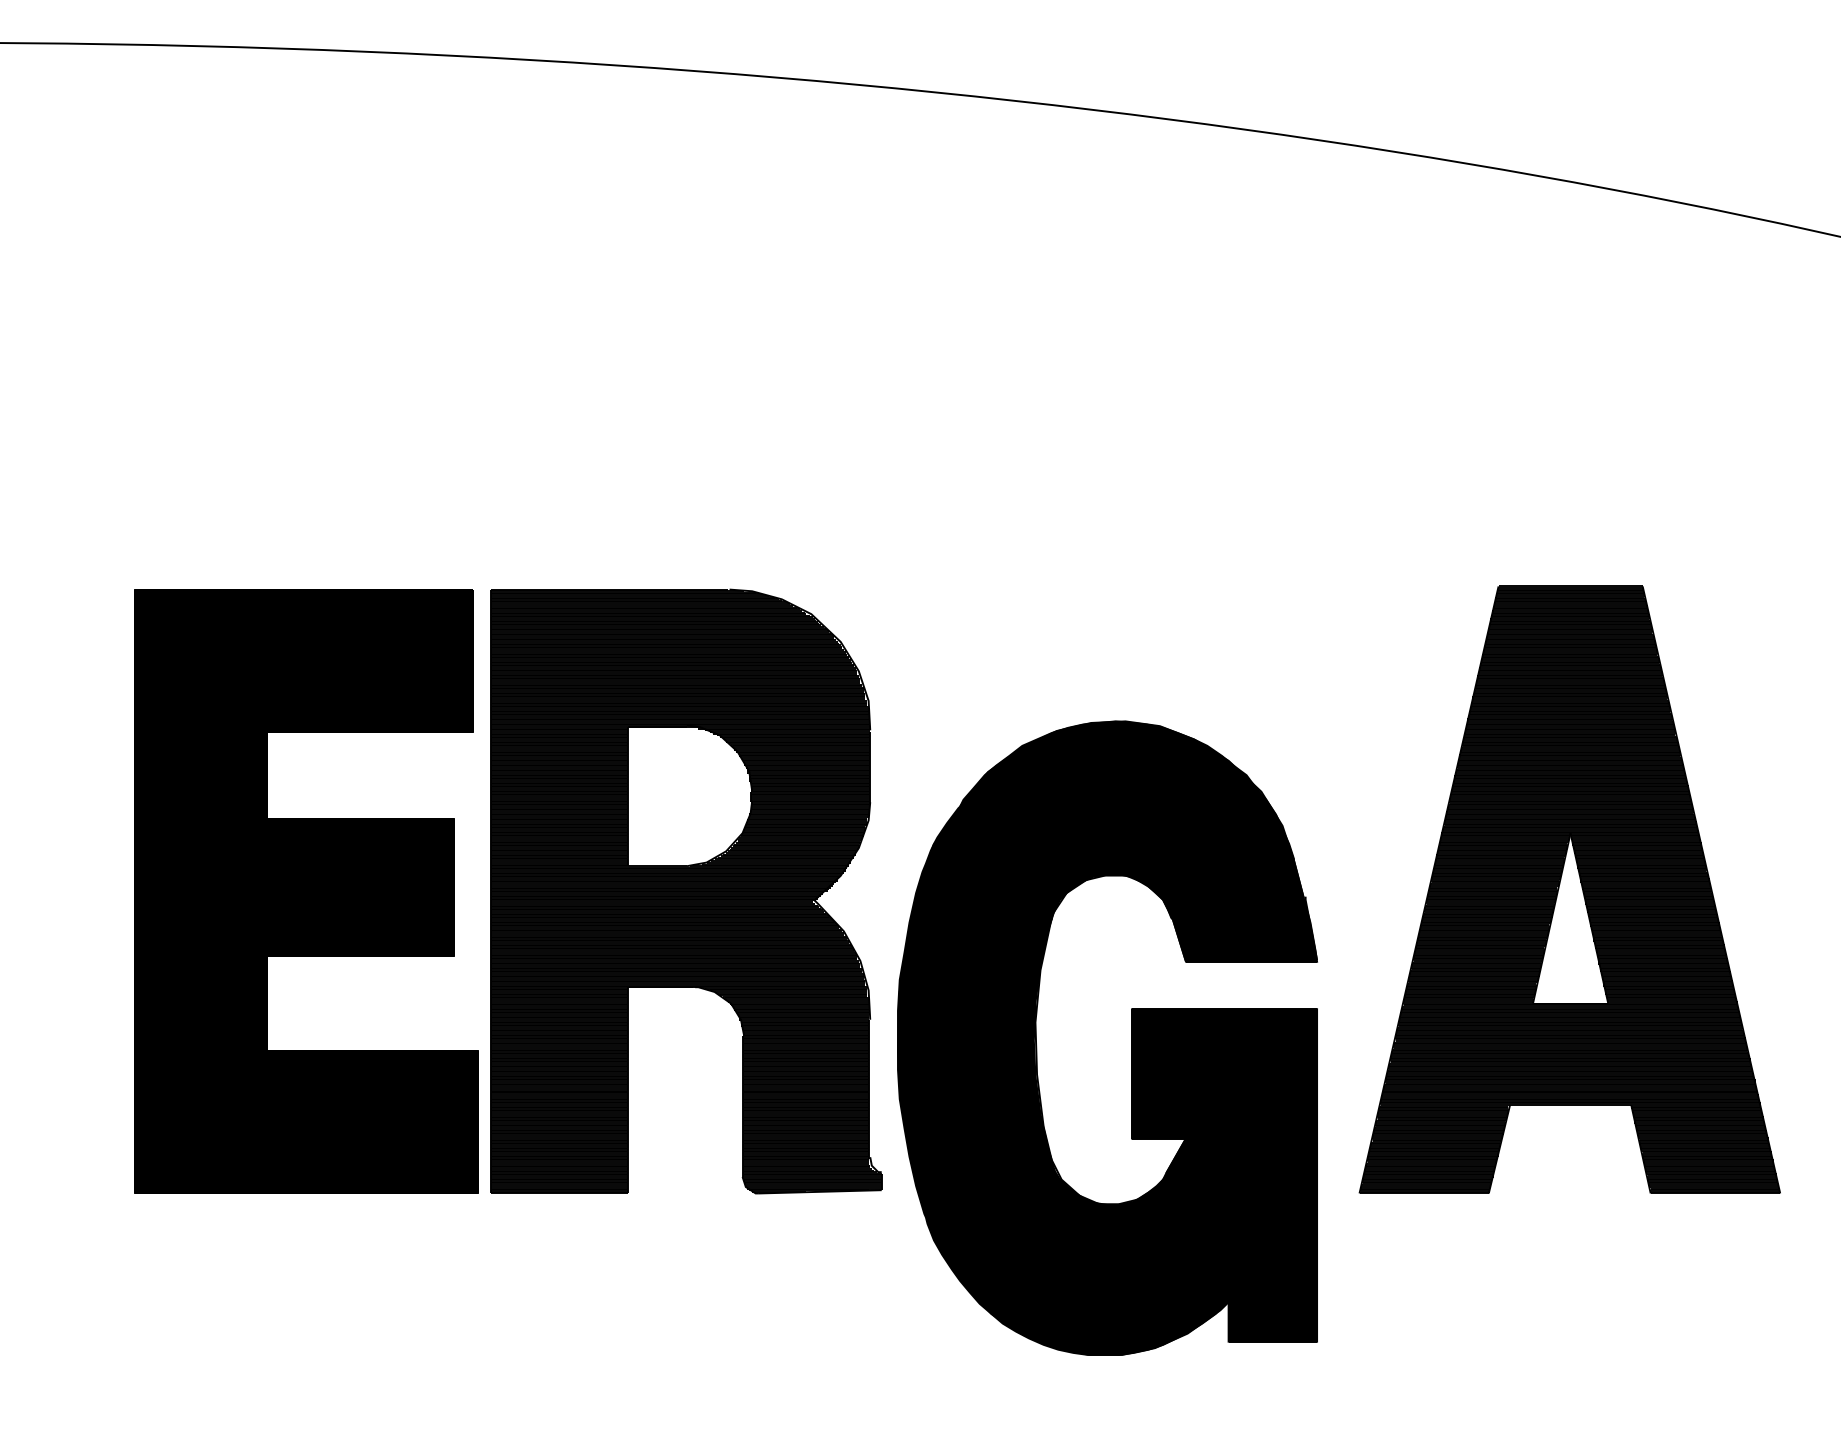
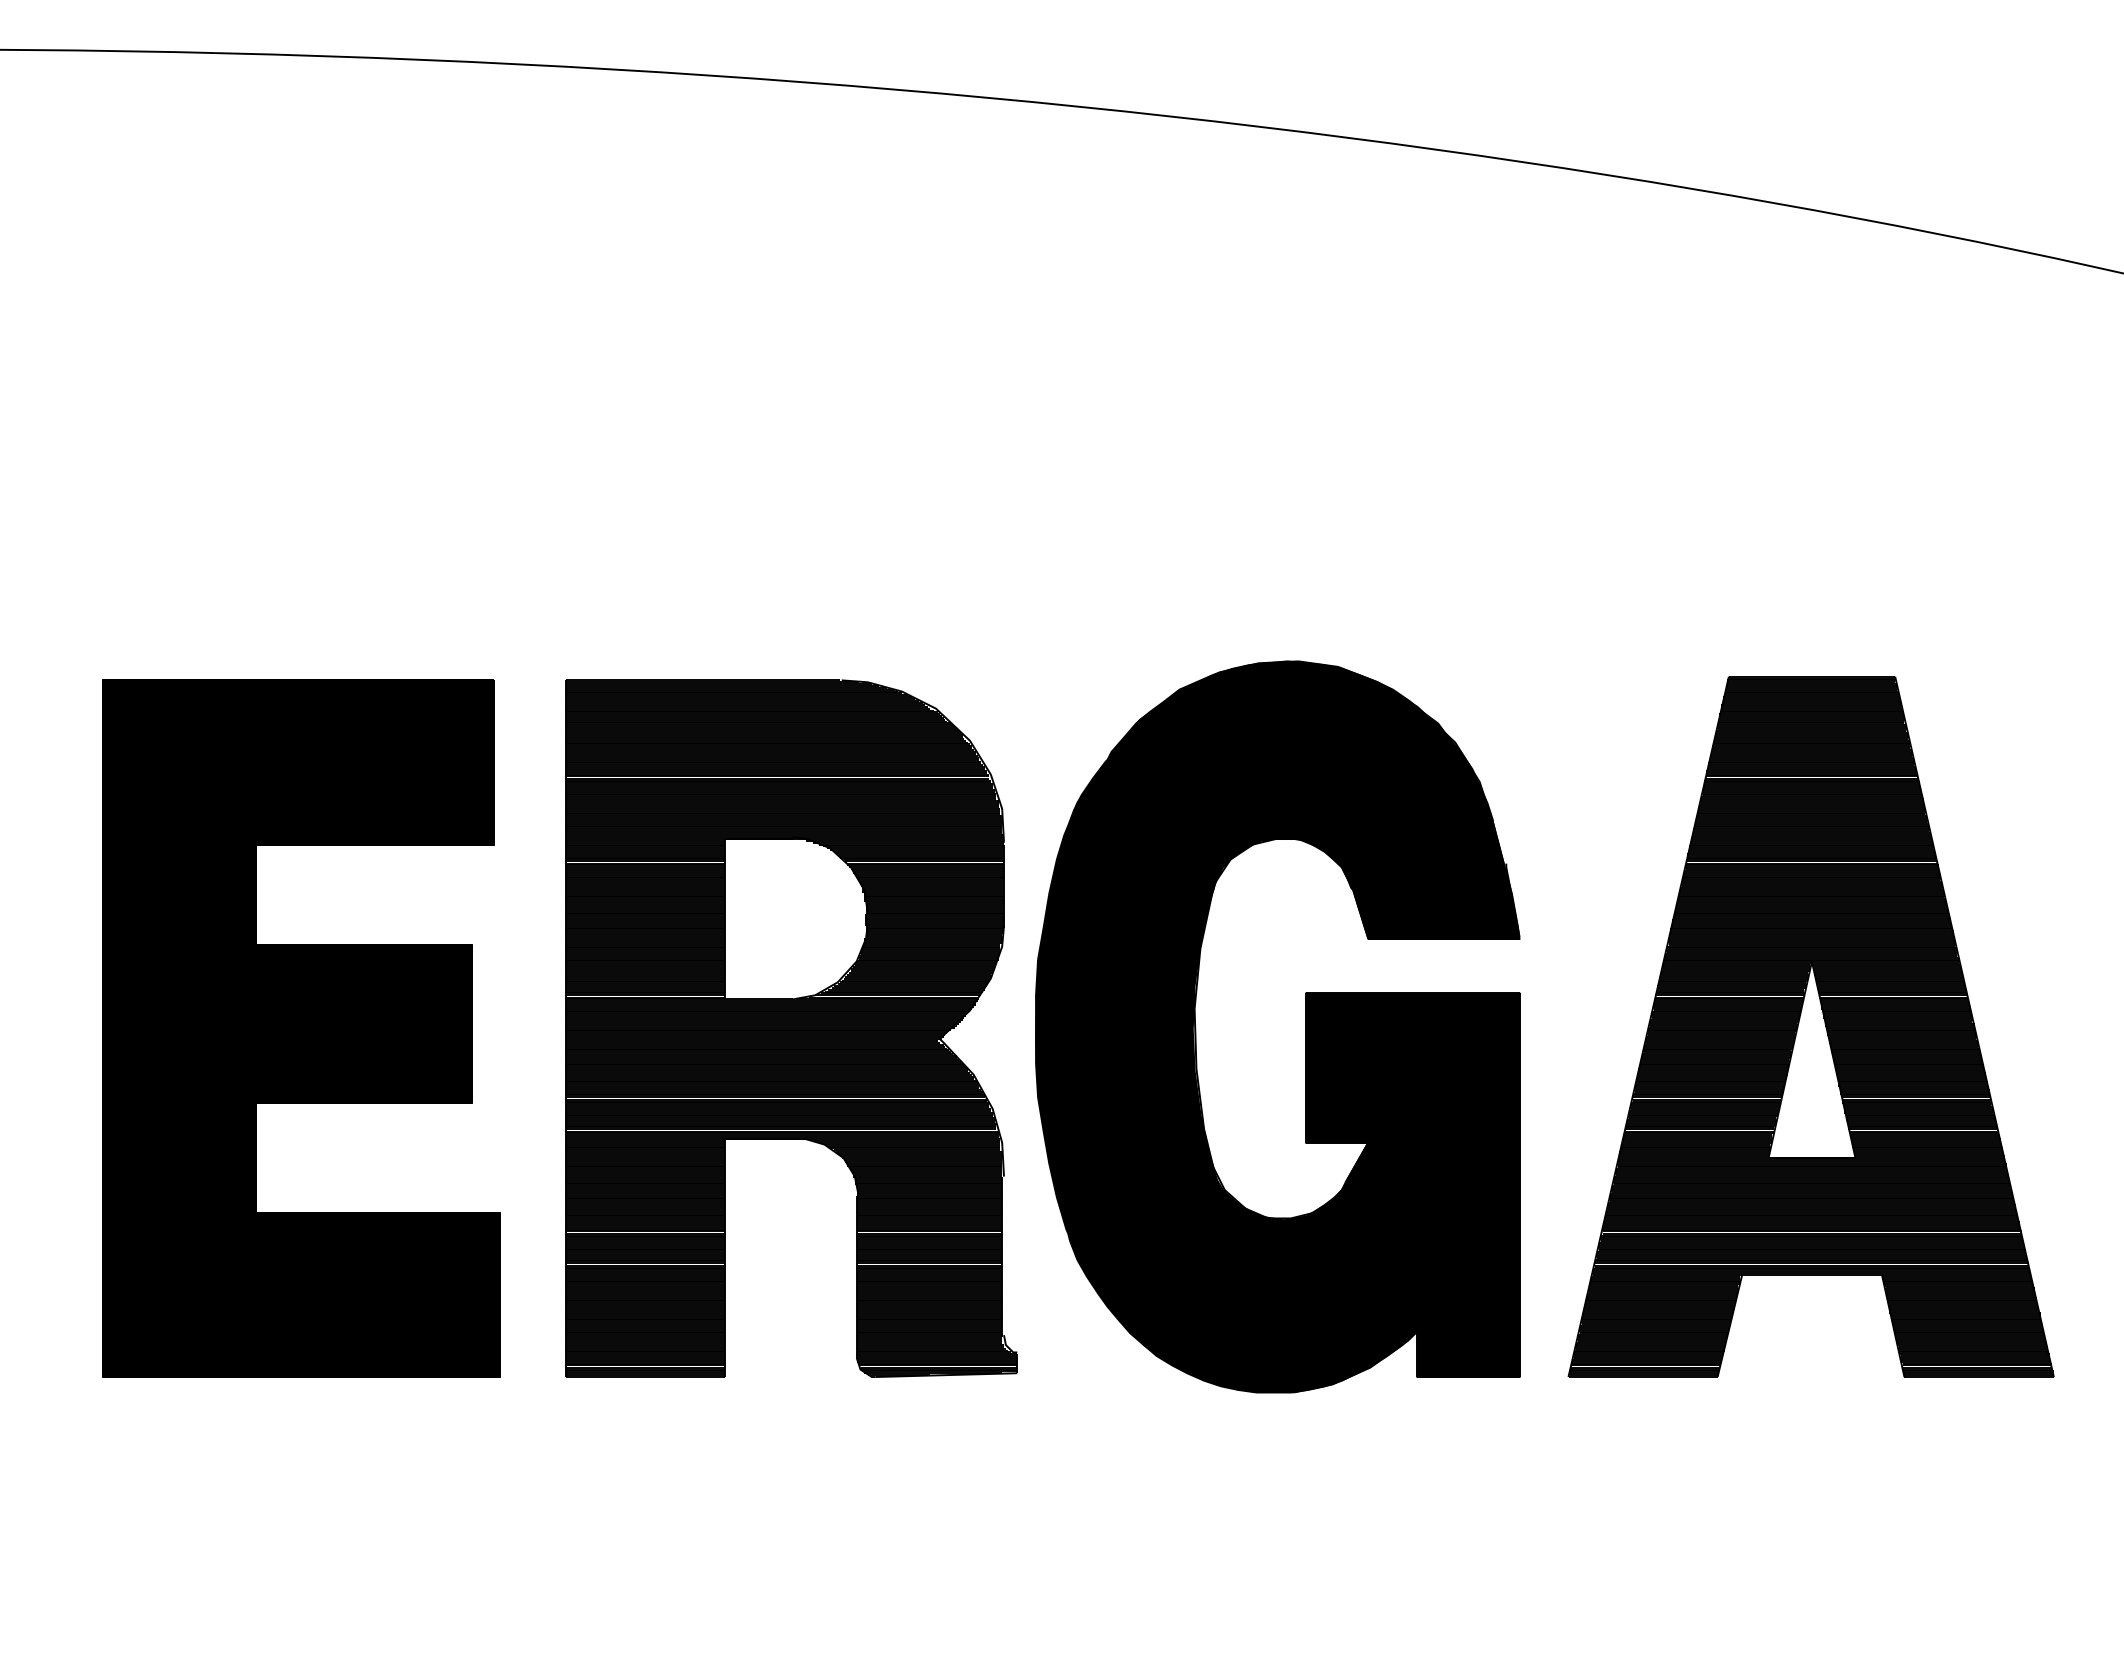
part: (306, 891) -> (301, 1028), moved
part: (1131, 1037) -> (1305, 1026), moved

